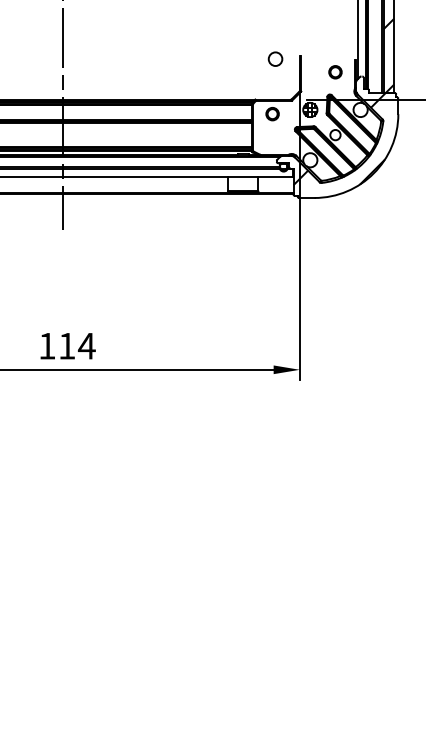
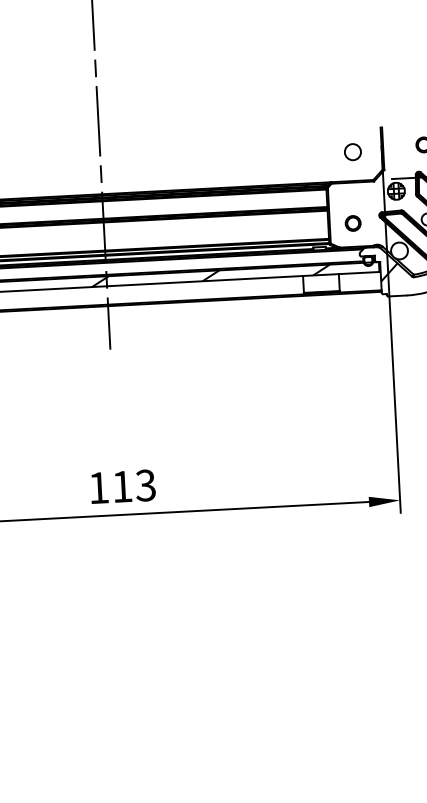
circle: (275, 58) -> (352, 151), moved
circle: (272, 114) -> (353, 223), moved
hatch: (150, 172) -> (210, 275), added
text: (86, 345) -> (145, 484), 114 -> 113

